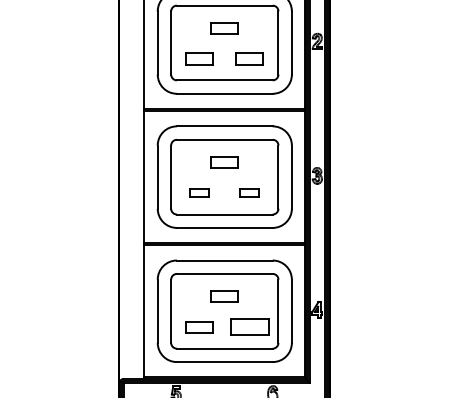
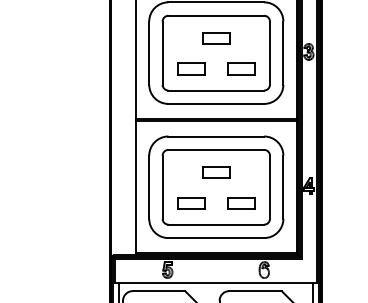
part: (199, 192) -> (190, 68), size x1.43
part: (249, 192) -> (240, 68), size x1.43
part: (249, 327) -> (240, 203), size x0.71

